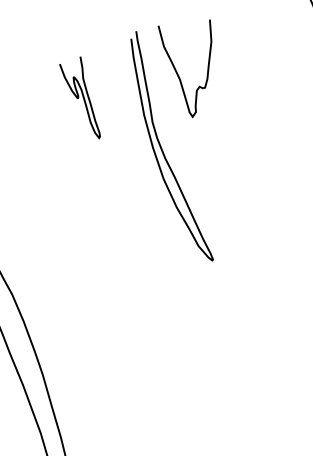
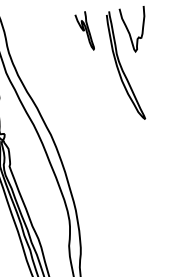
curve: (79, 97) -> (84, 30), moved

